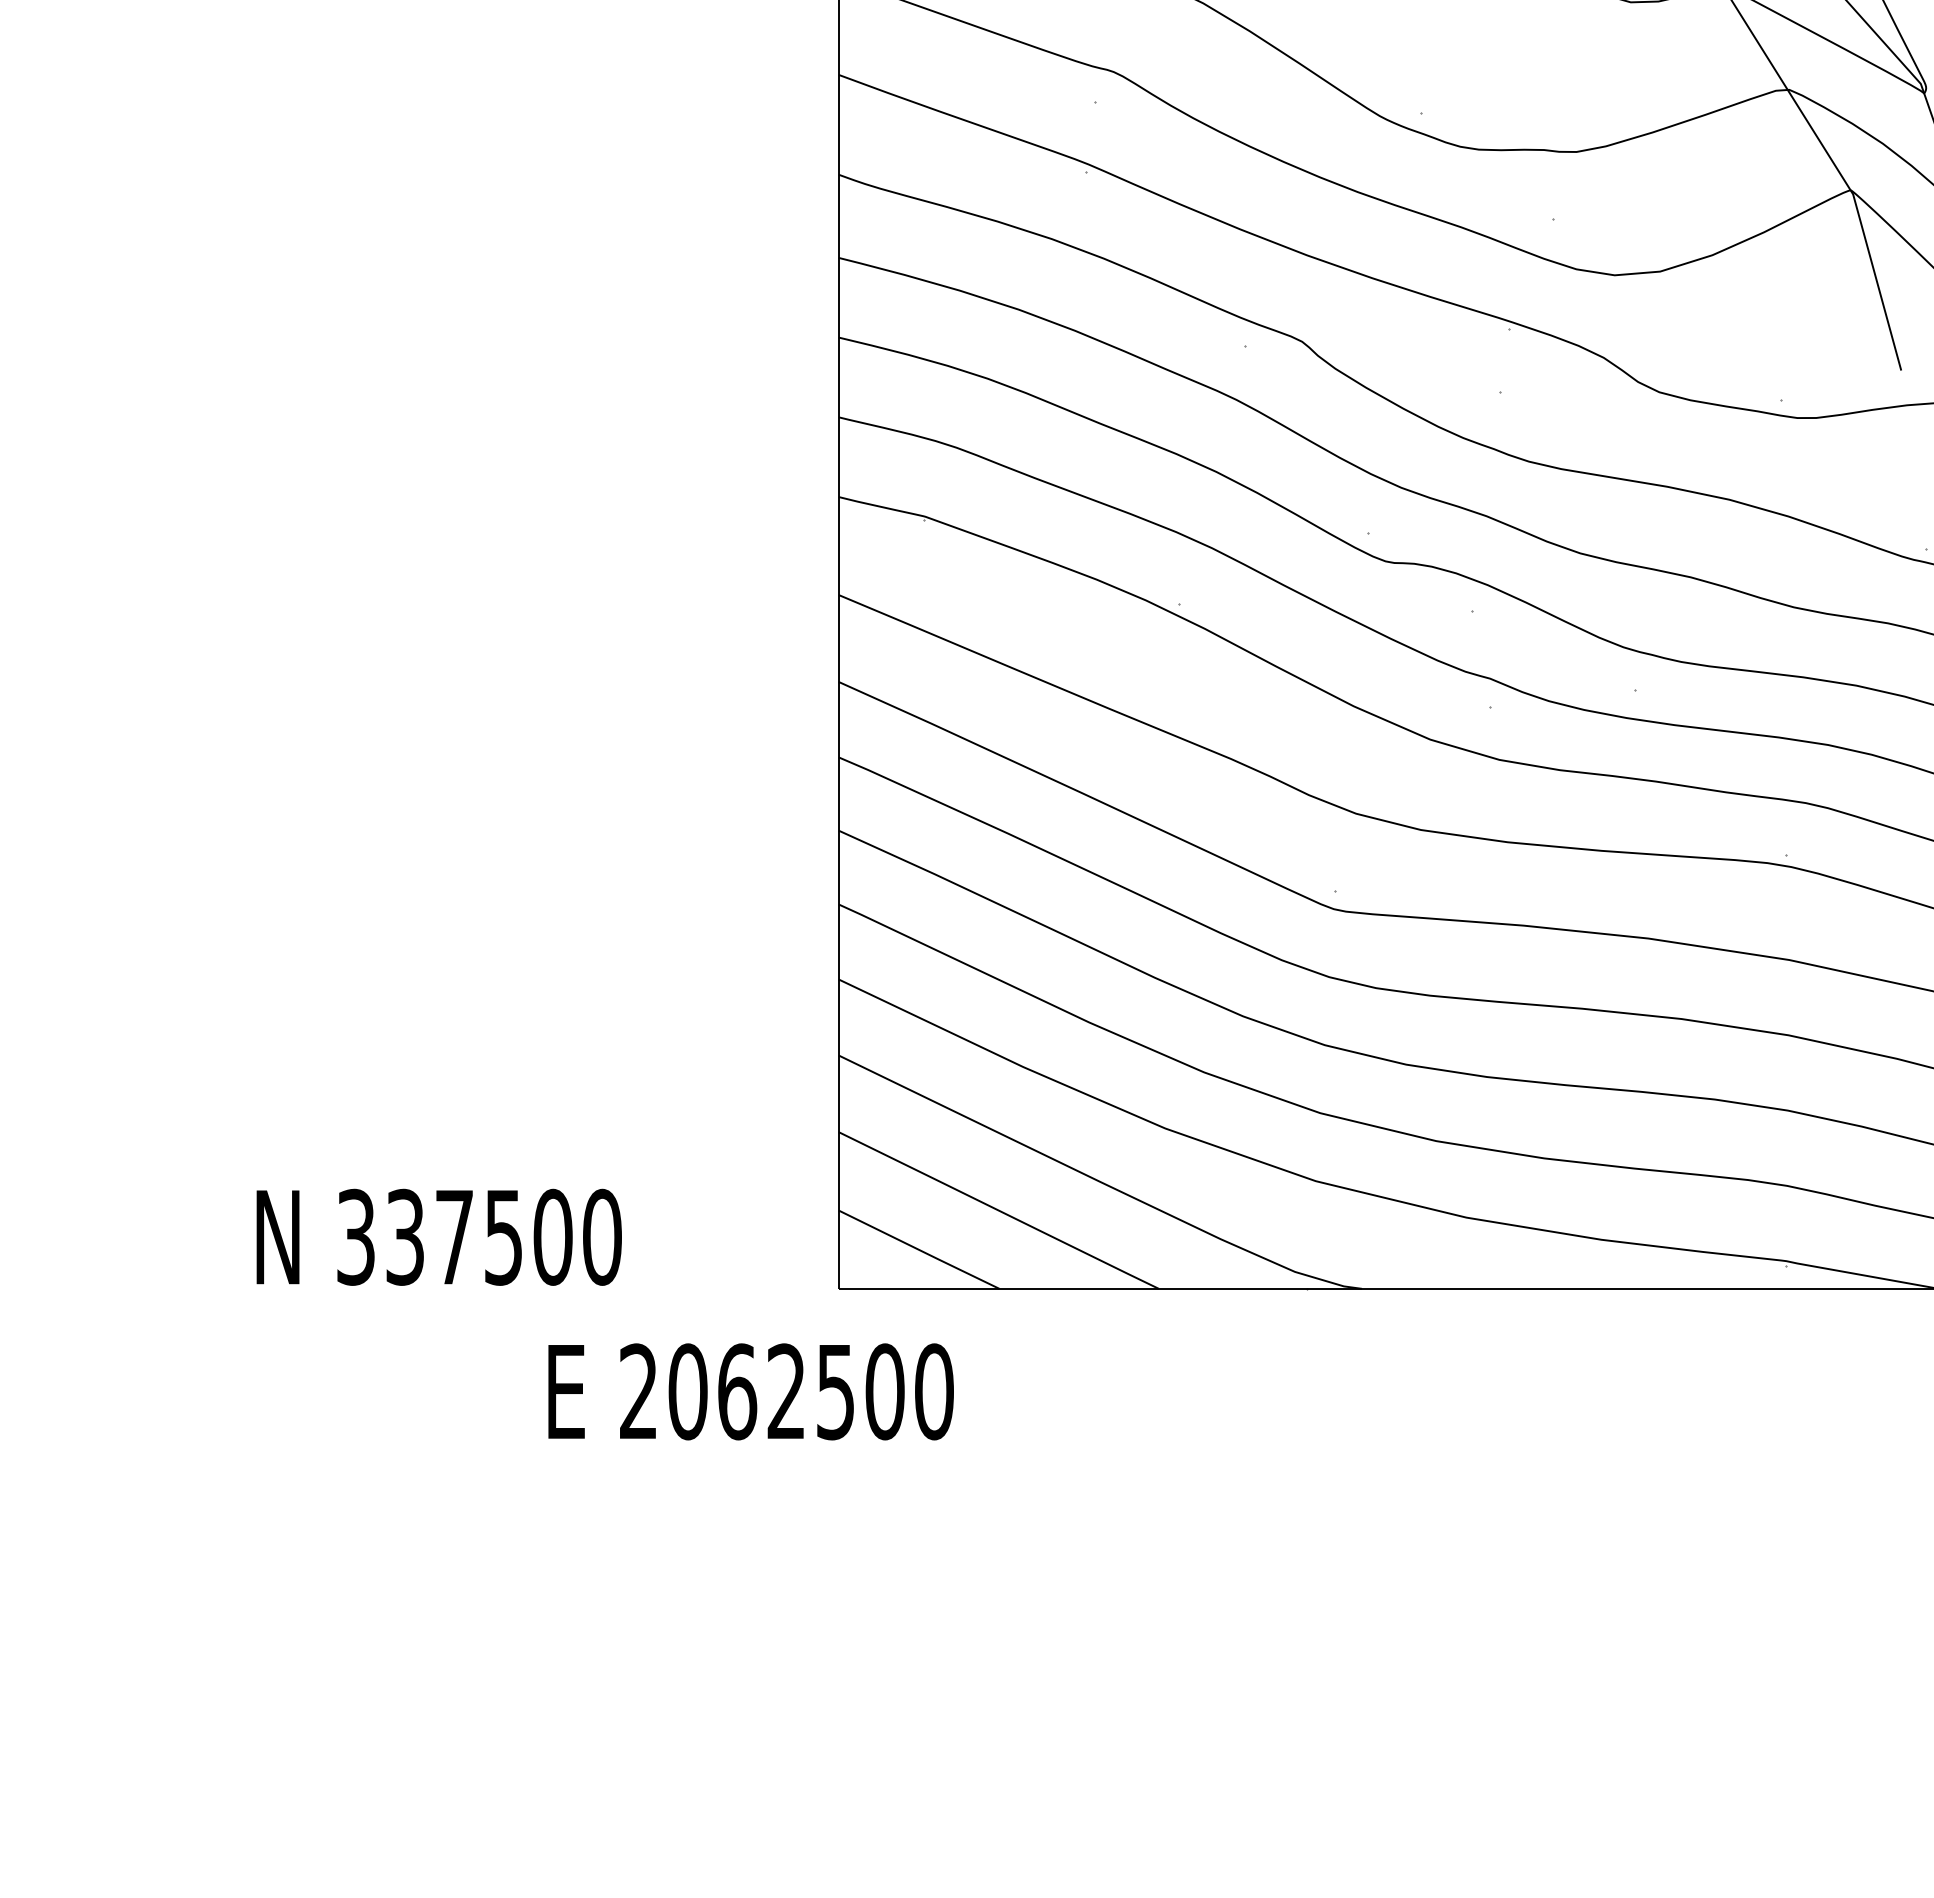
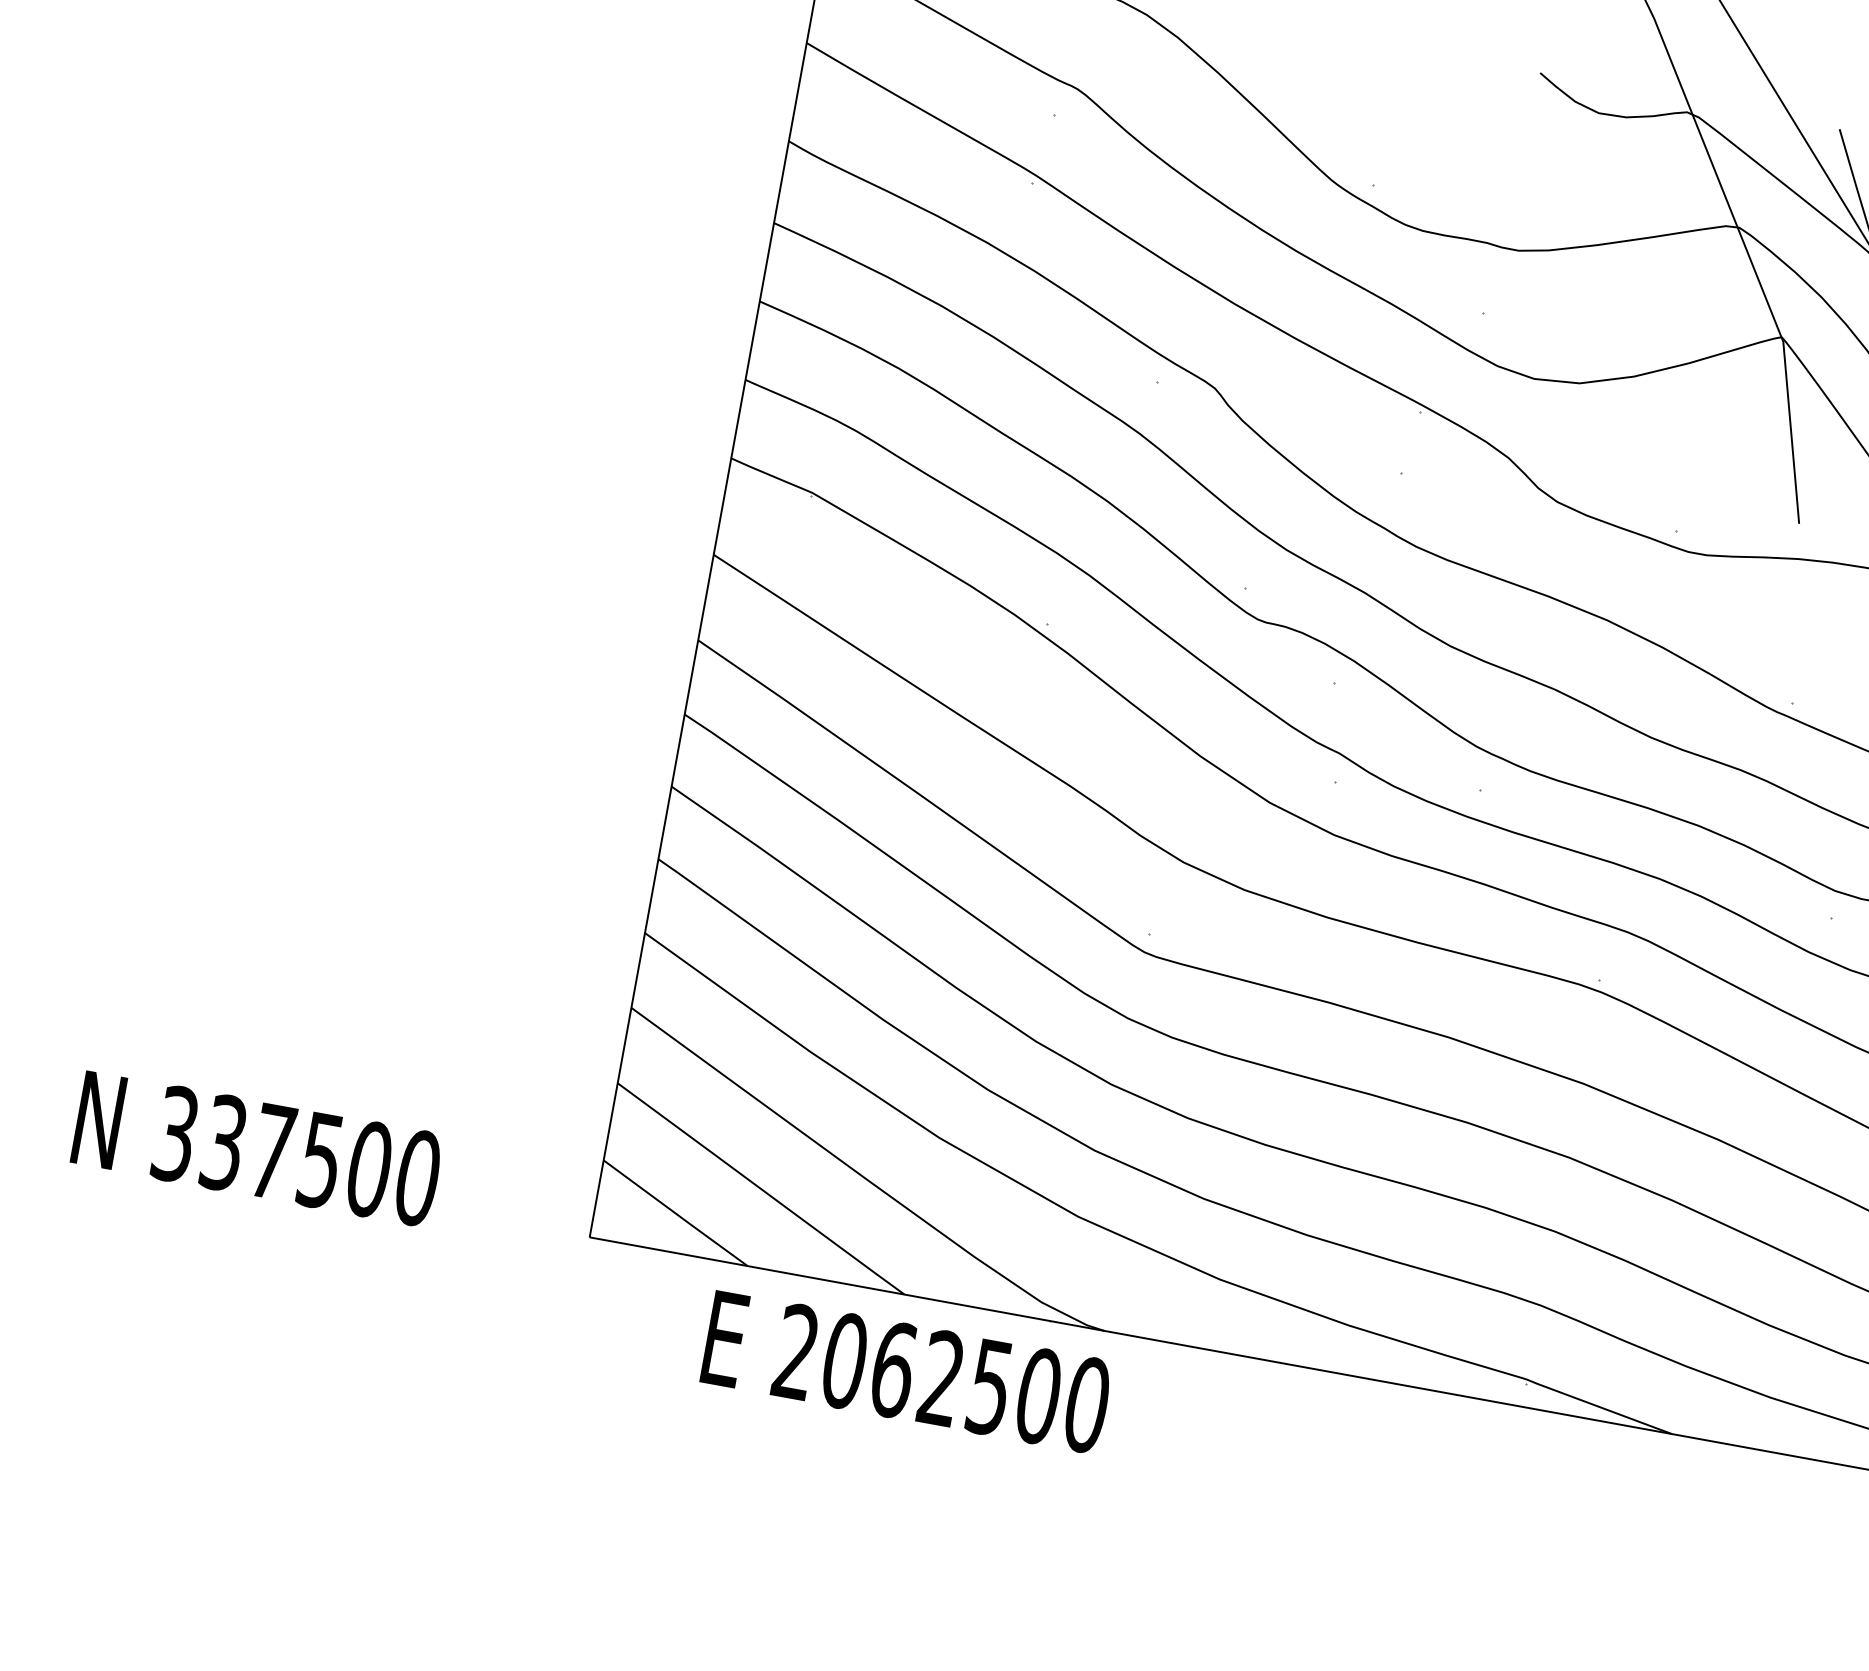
text: (438, 1236) -> (256, 1148), moved
text: (750, 1391) -> (906, 1371), moved

